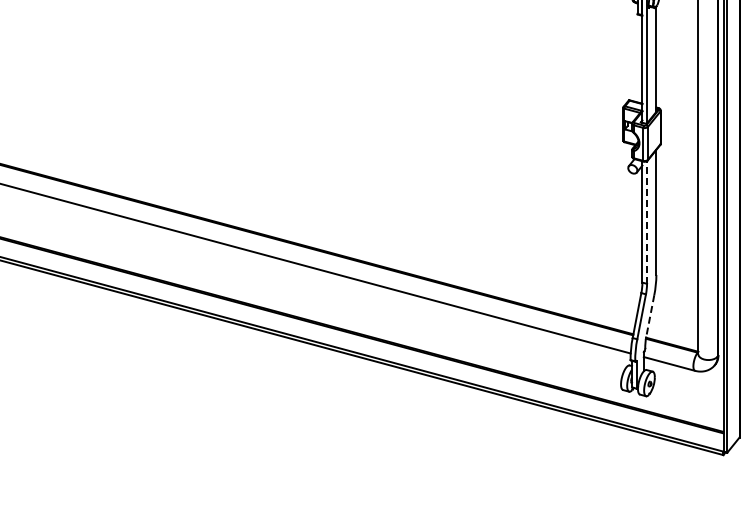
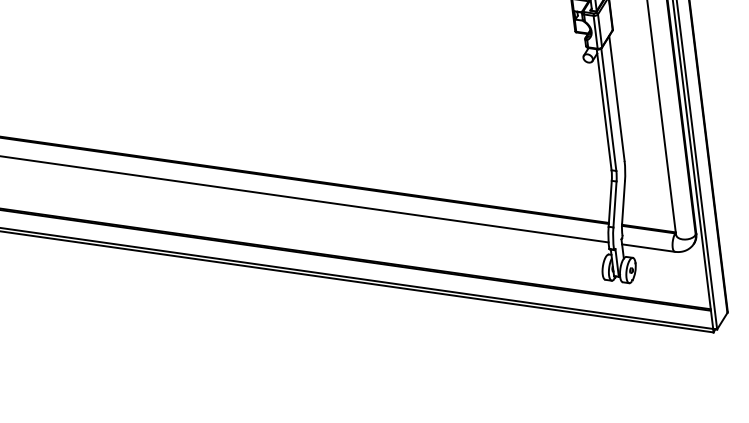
line: (647, 222) -> (609, 109), dashed -> solid
line: (650, 316) -> (623, 203), dashed -> solid

